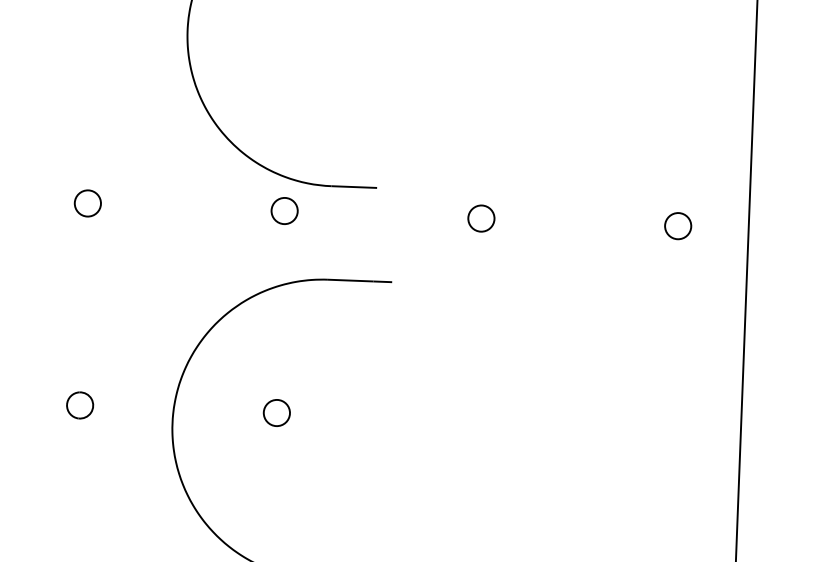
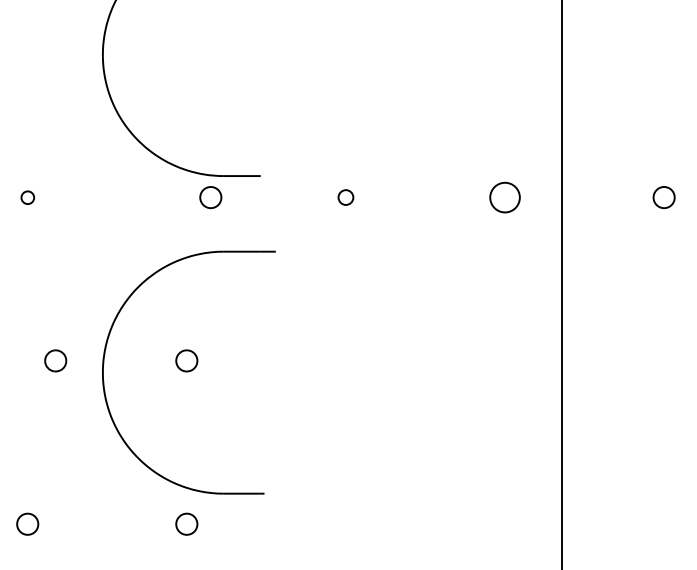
circle: (87, 203) -> (27, 197), size x0.6
circle: (284, 210) -> (210, 197), moved
circle: (480, 218) -> (345, 197), size x0.7
circle: (677, 226) -> (504, 197), size x1.4
part: (79, 404) -> (55, 360), moved

